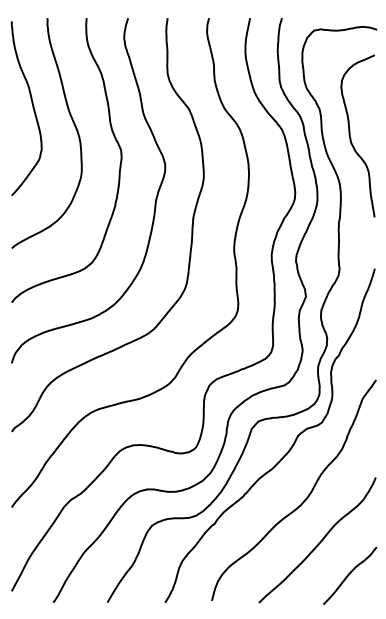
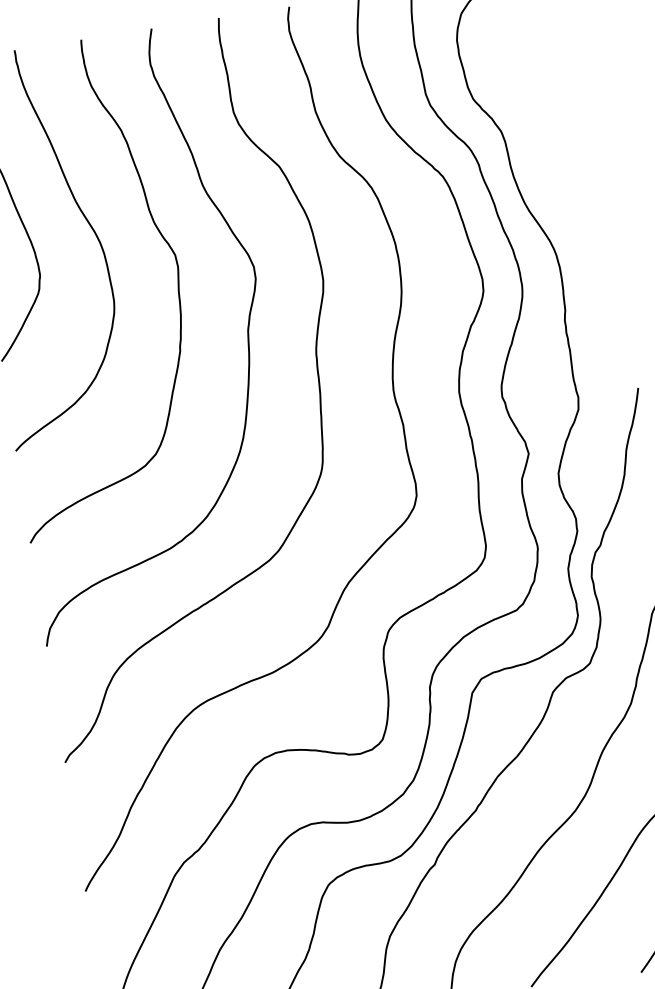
curve: (351, 138) -> (563, 172), removed

